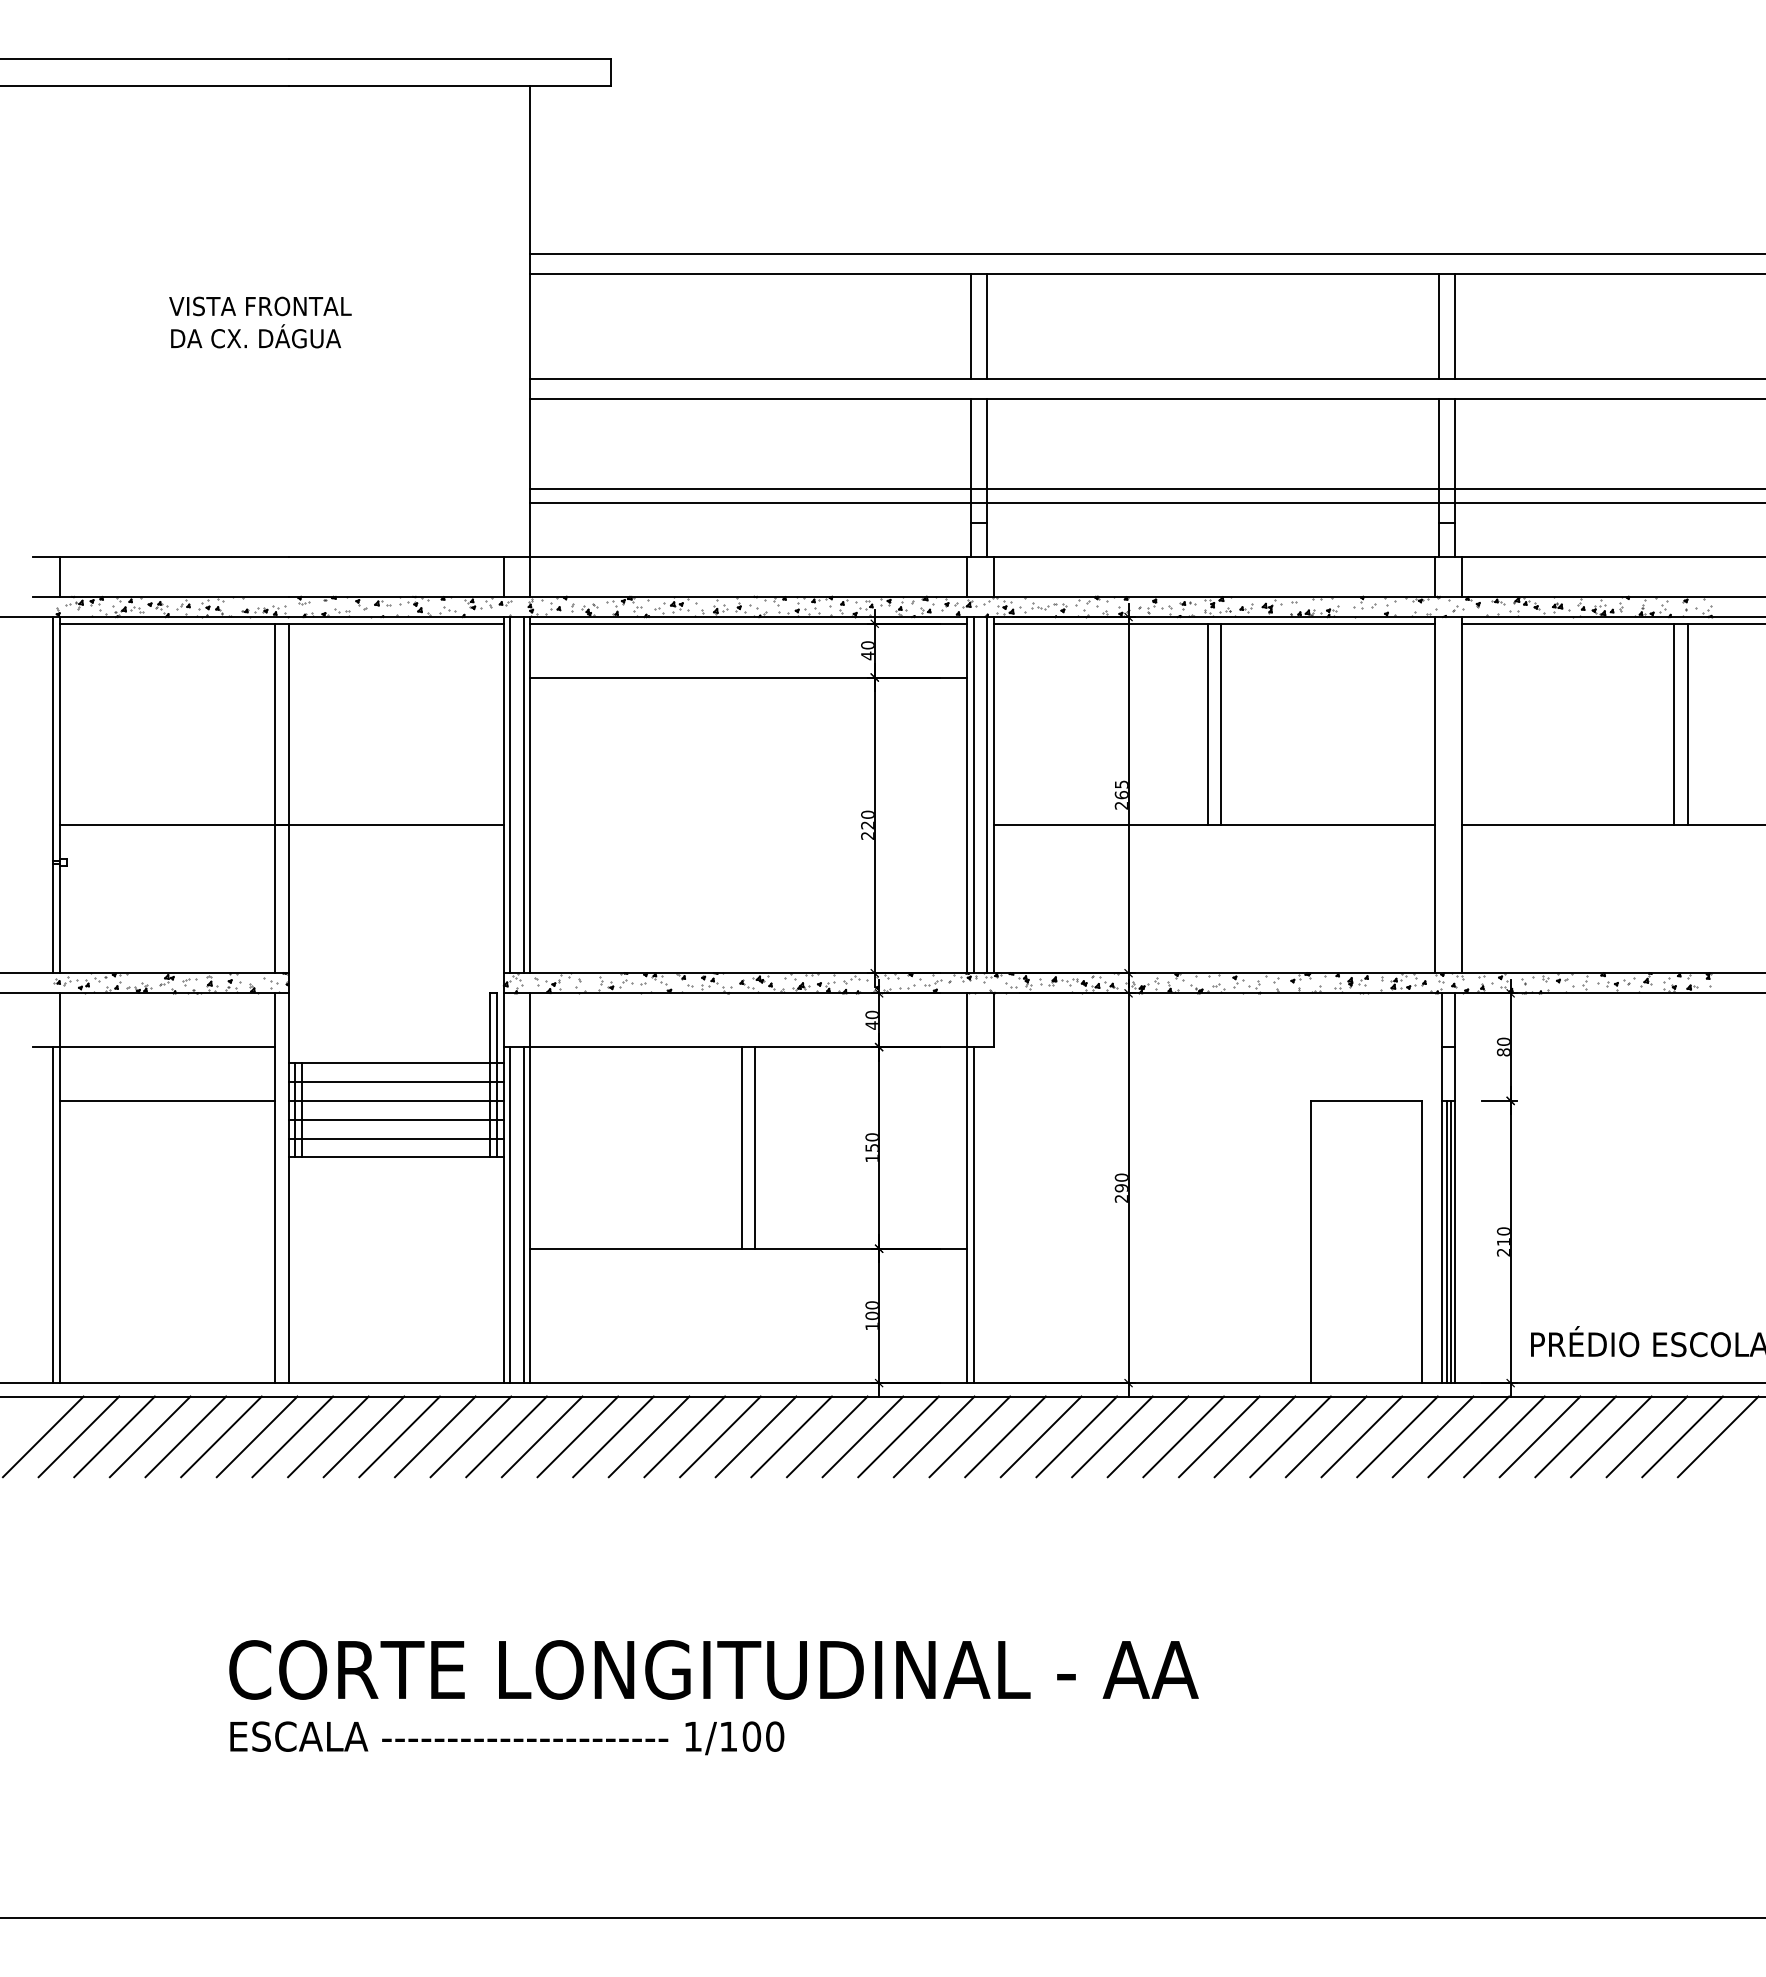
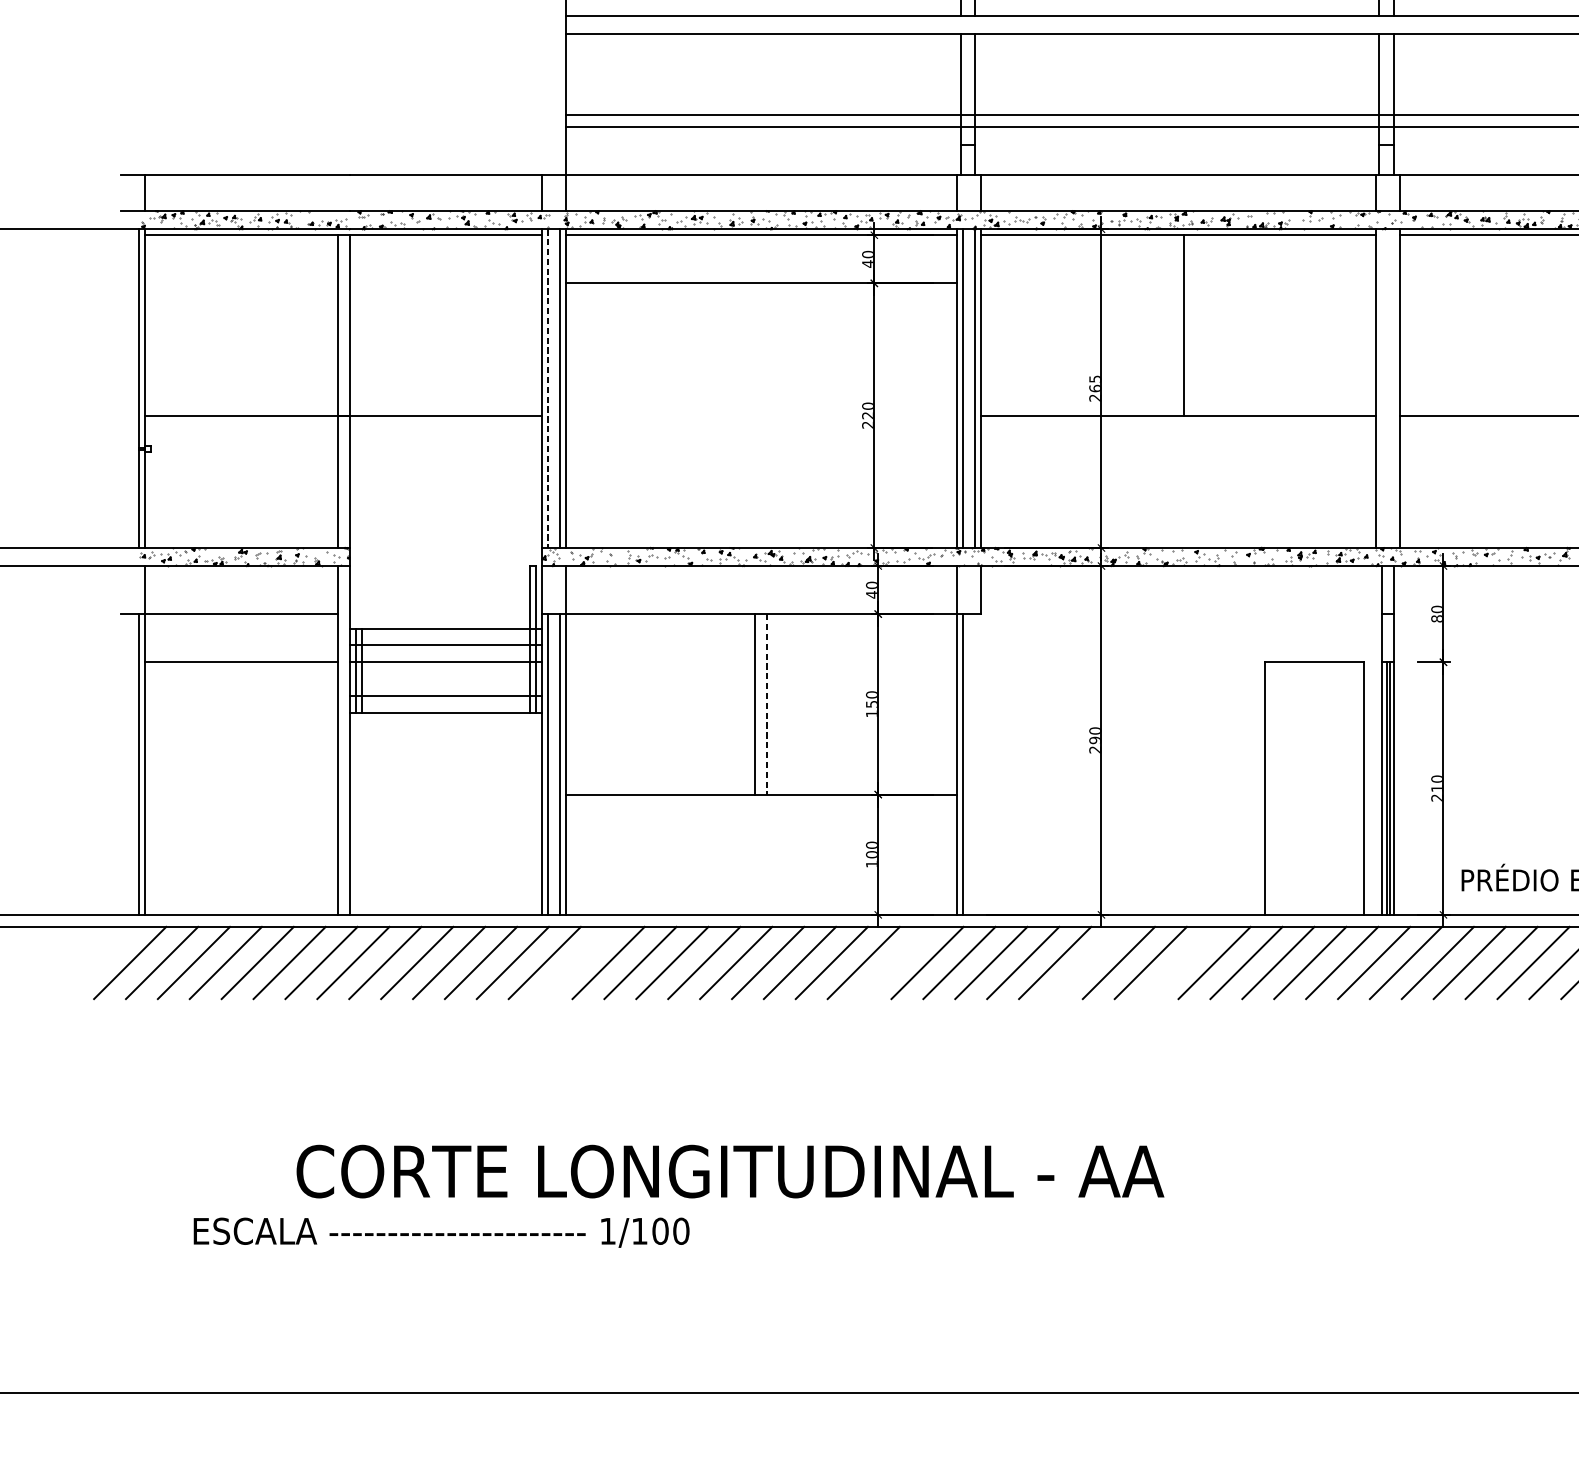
line: (1207, 724) -> (1172, 325), removed
line: (510, 795) -> (548, 388), solid -> dashed
line: (395, 1119) -> (445, 678), removed
line: (754, 1147) -> (766, 703), solid -> dashed
line: (541, 1436) -> (576, 962), removed
line: (898, 1436) -> (895, 962), removed
line: (1112, 1436) -> (1087, 962), removed
line: (1219, 1436) -> (1182, 962), removed
text: (507, 1738) -> (441, 1232), moved

